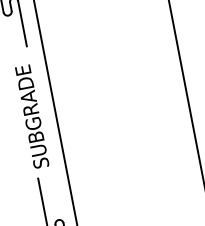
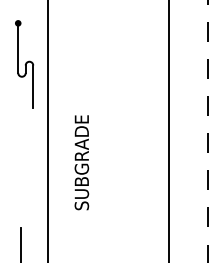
text: (31, 116) -> (81, 162), moved

